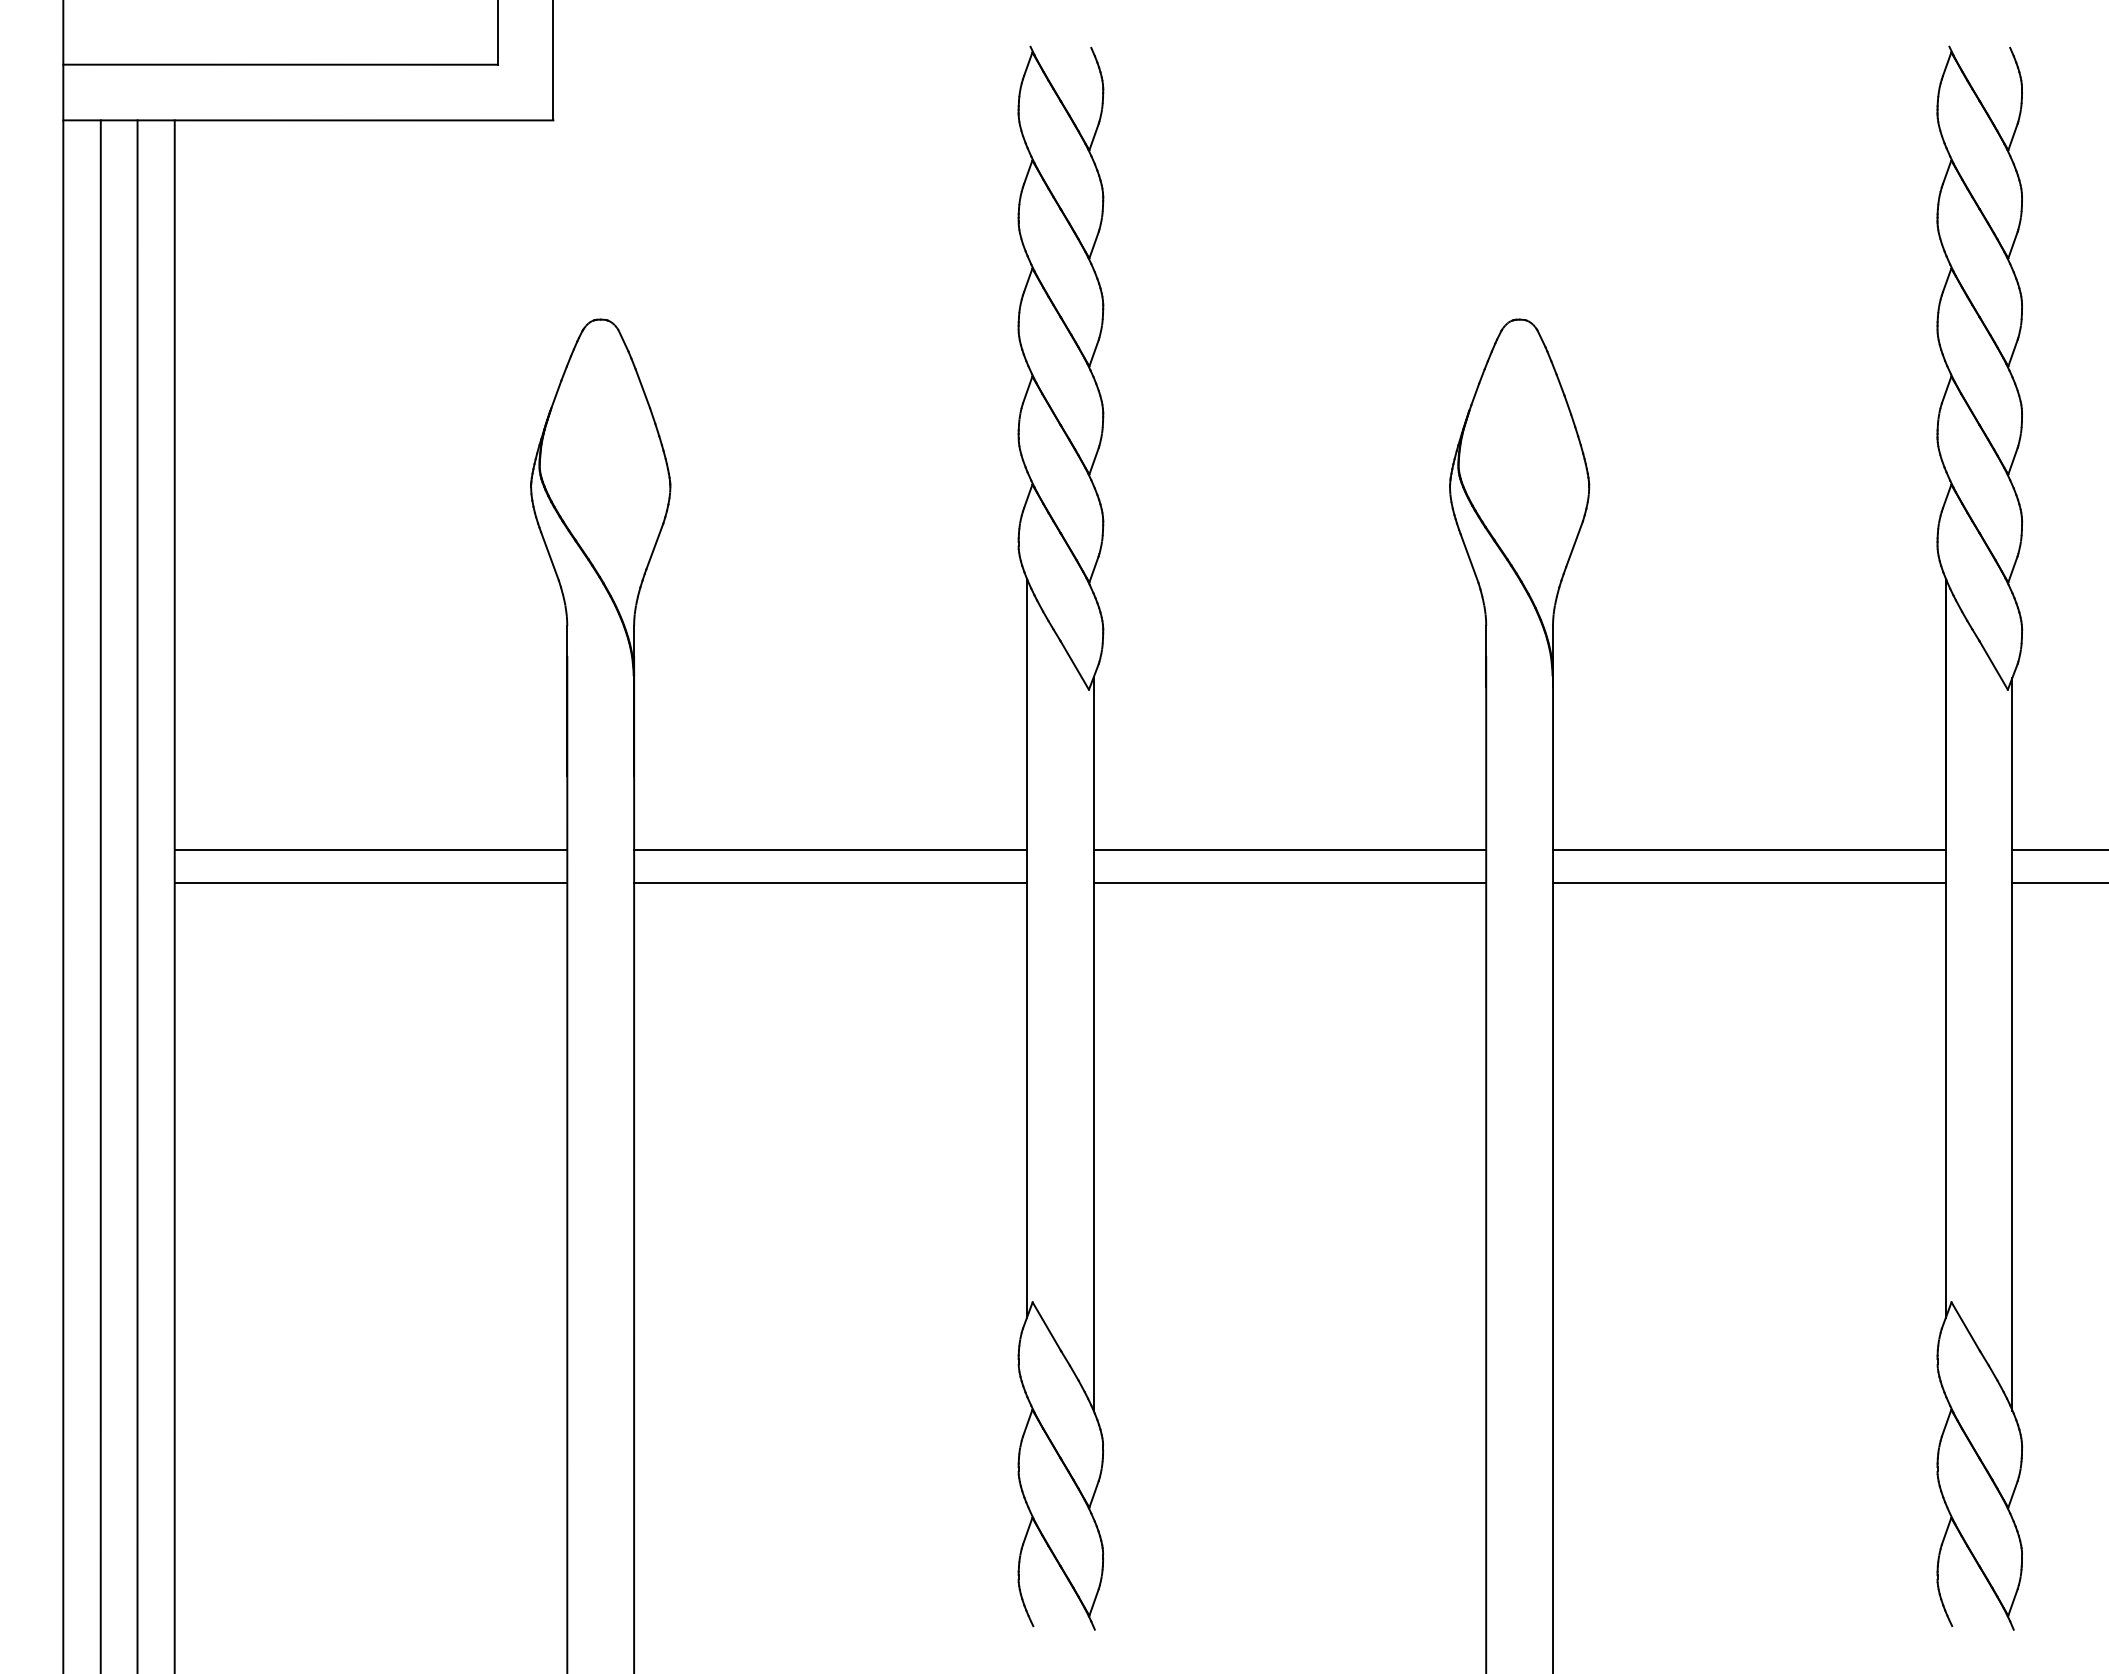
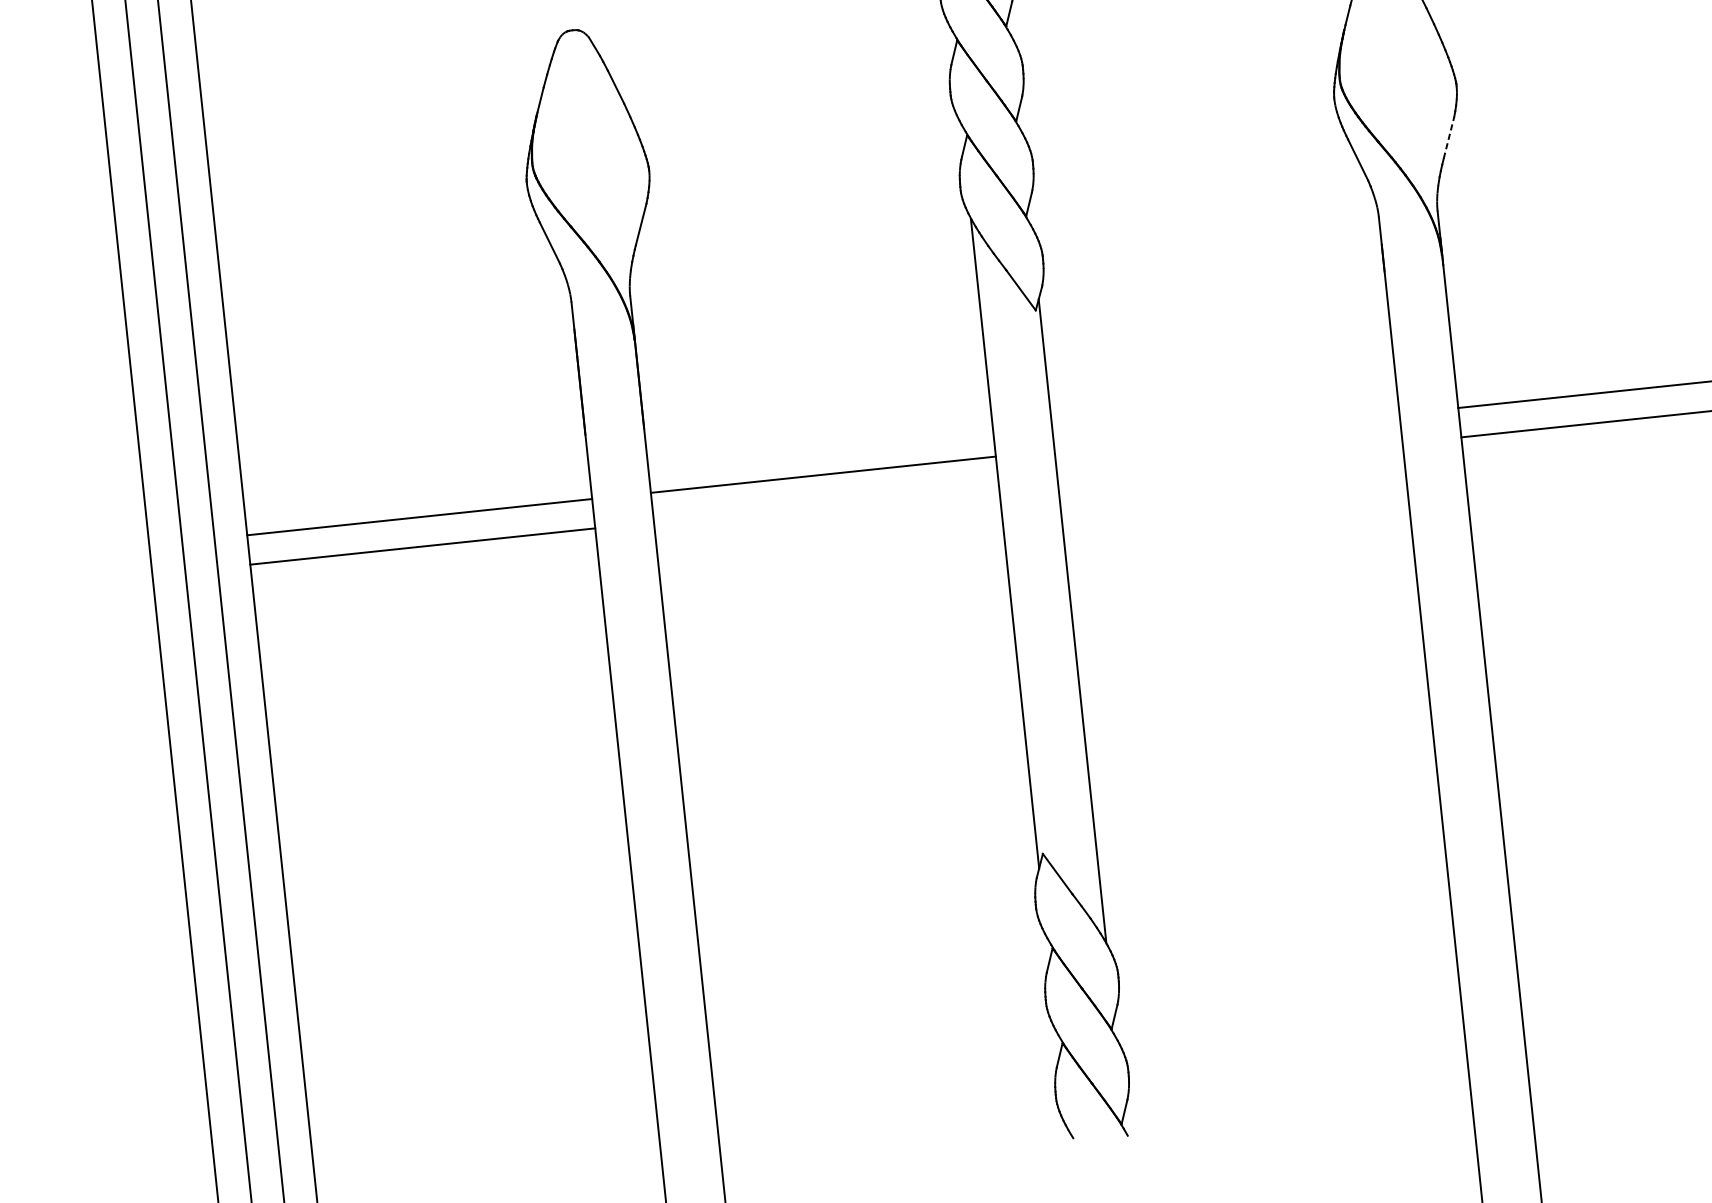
line: (1574, 543) -> (1448, 137), solid -> dashed
line: (1289, 849) -> (1226, 432), removed
line: (830, 882) -> (826, 503), removed
line: (1289, 882) -> (1229, 461), removed

